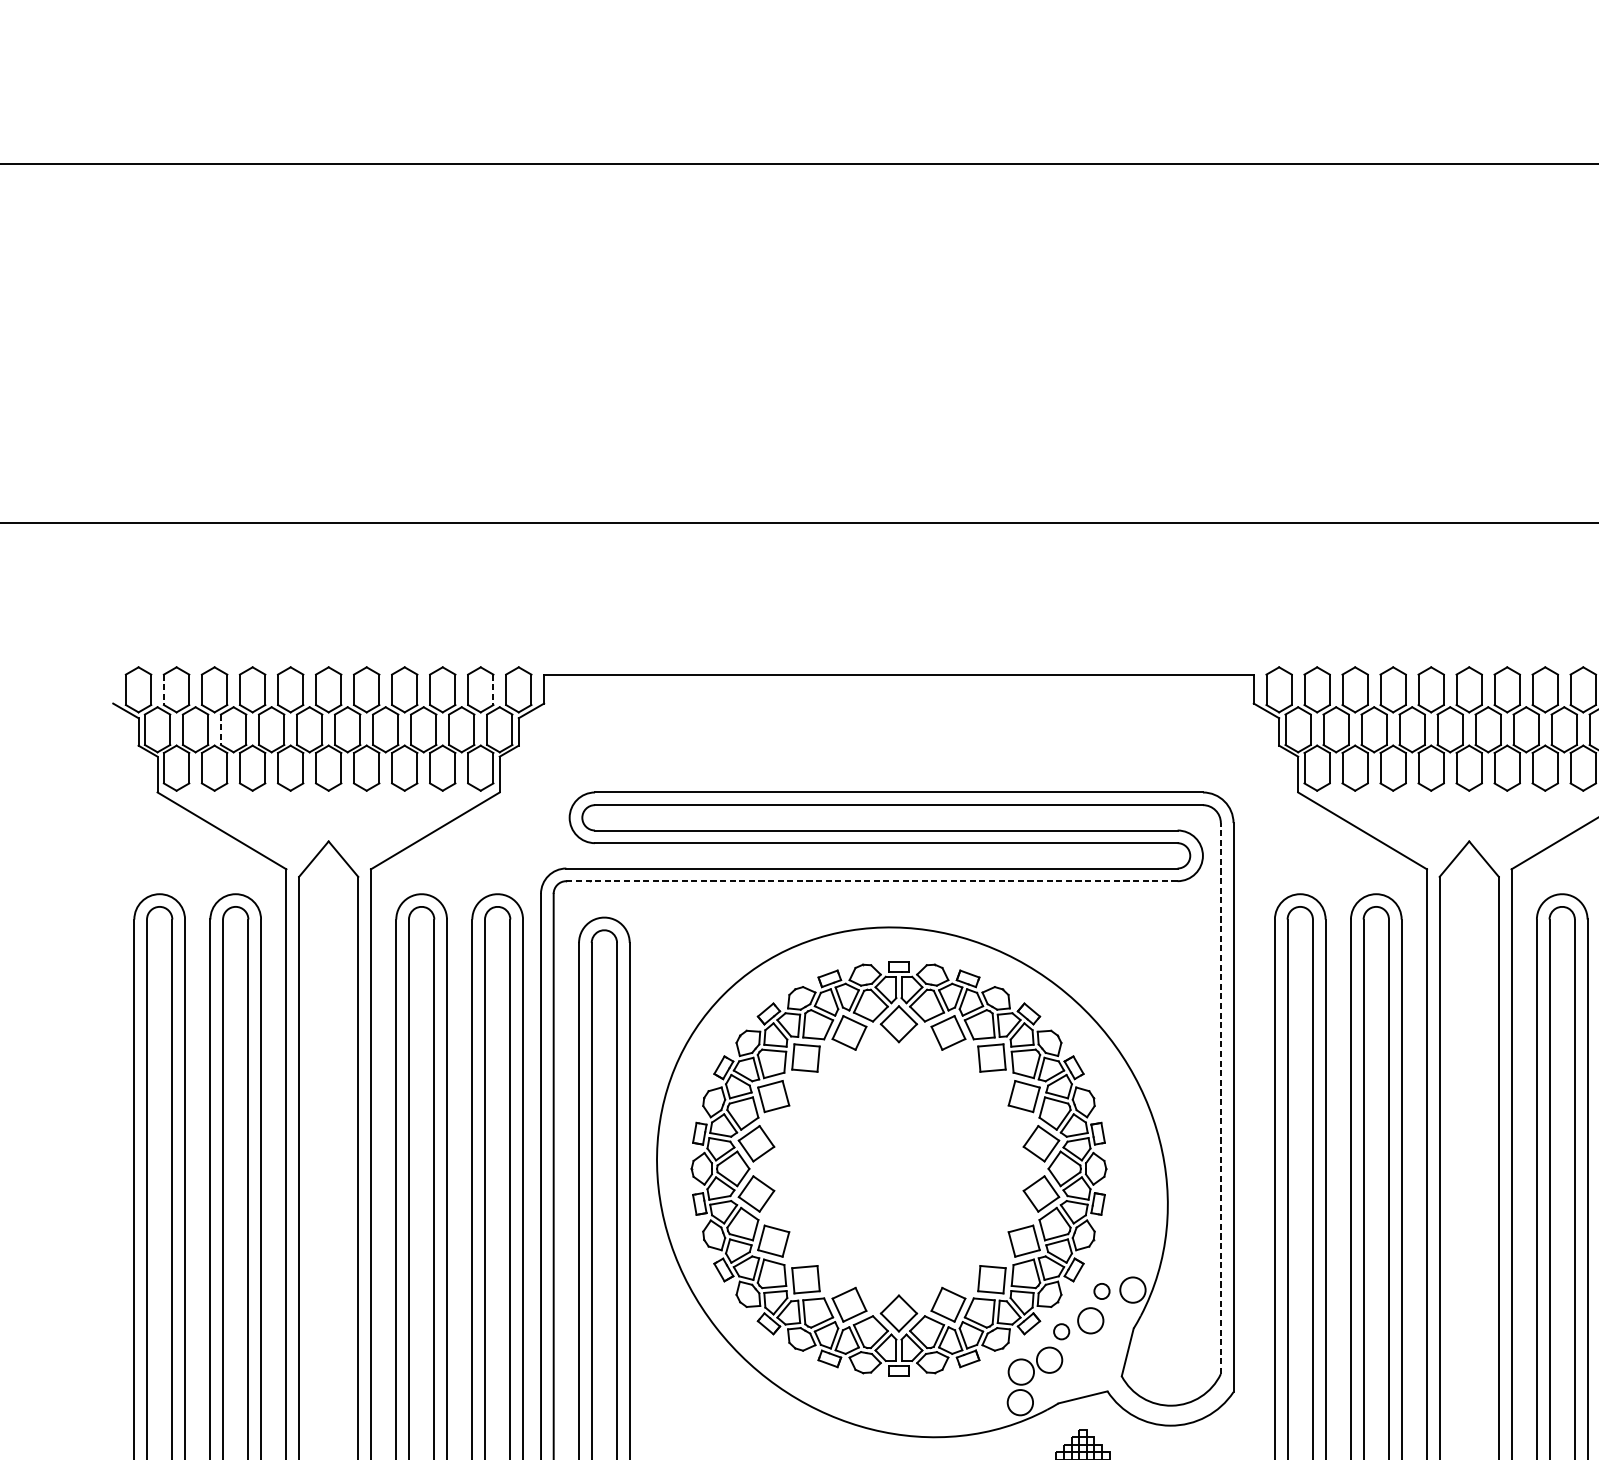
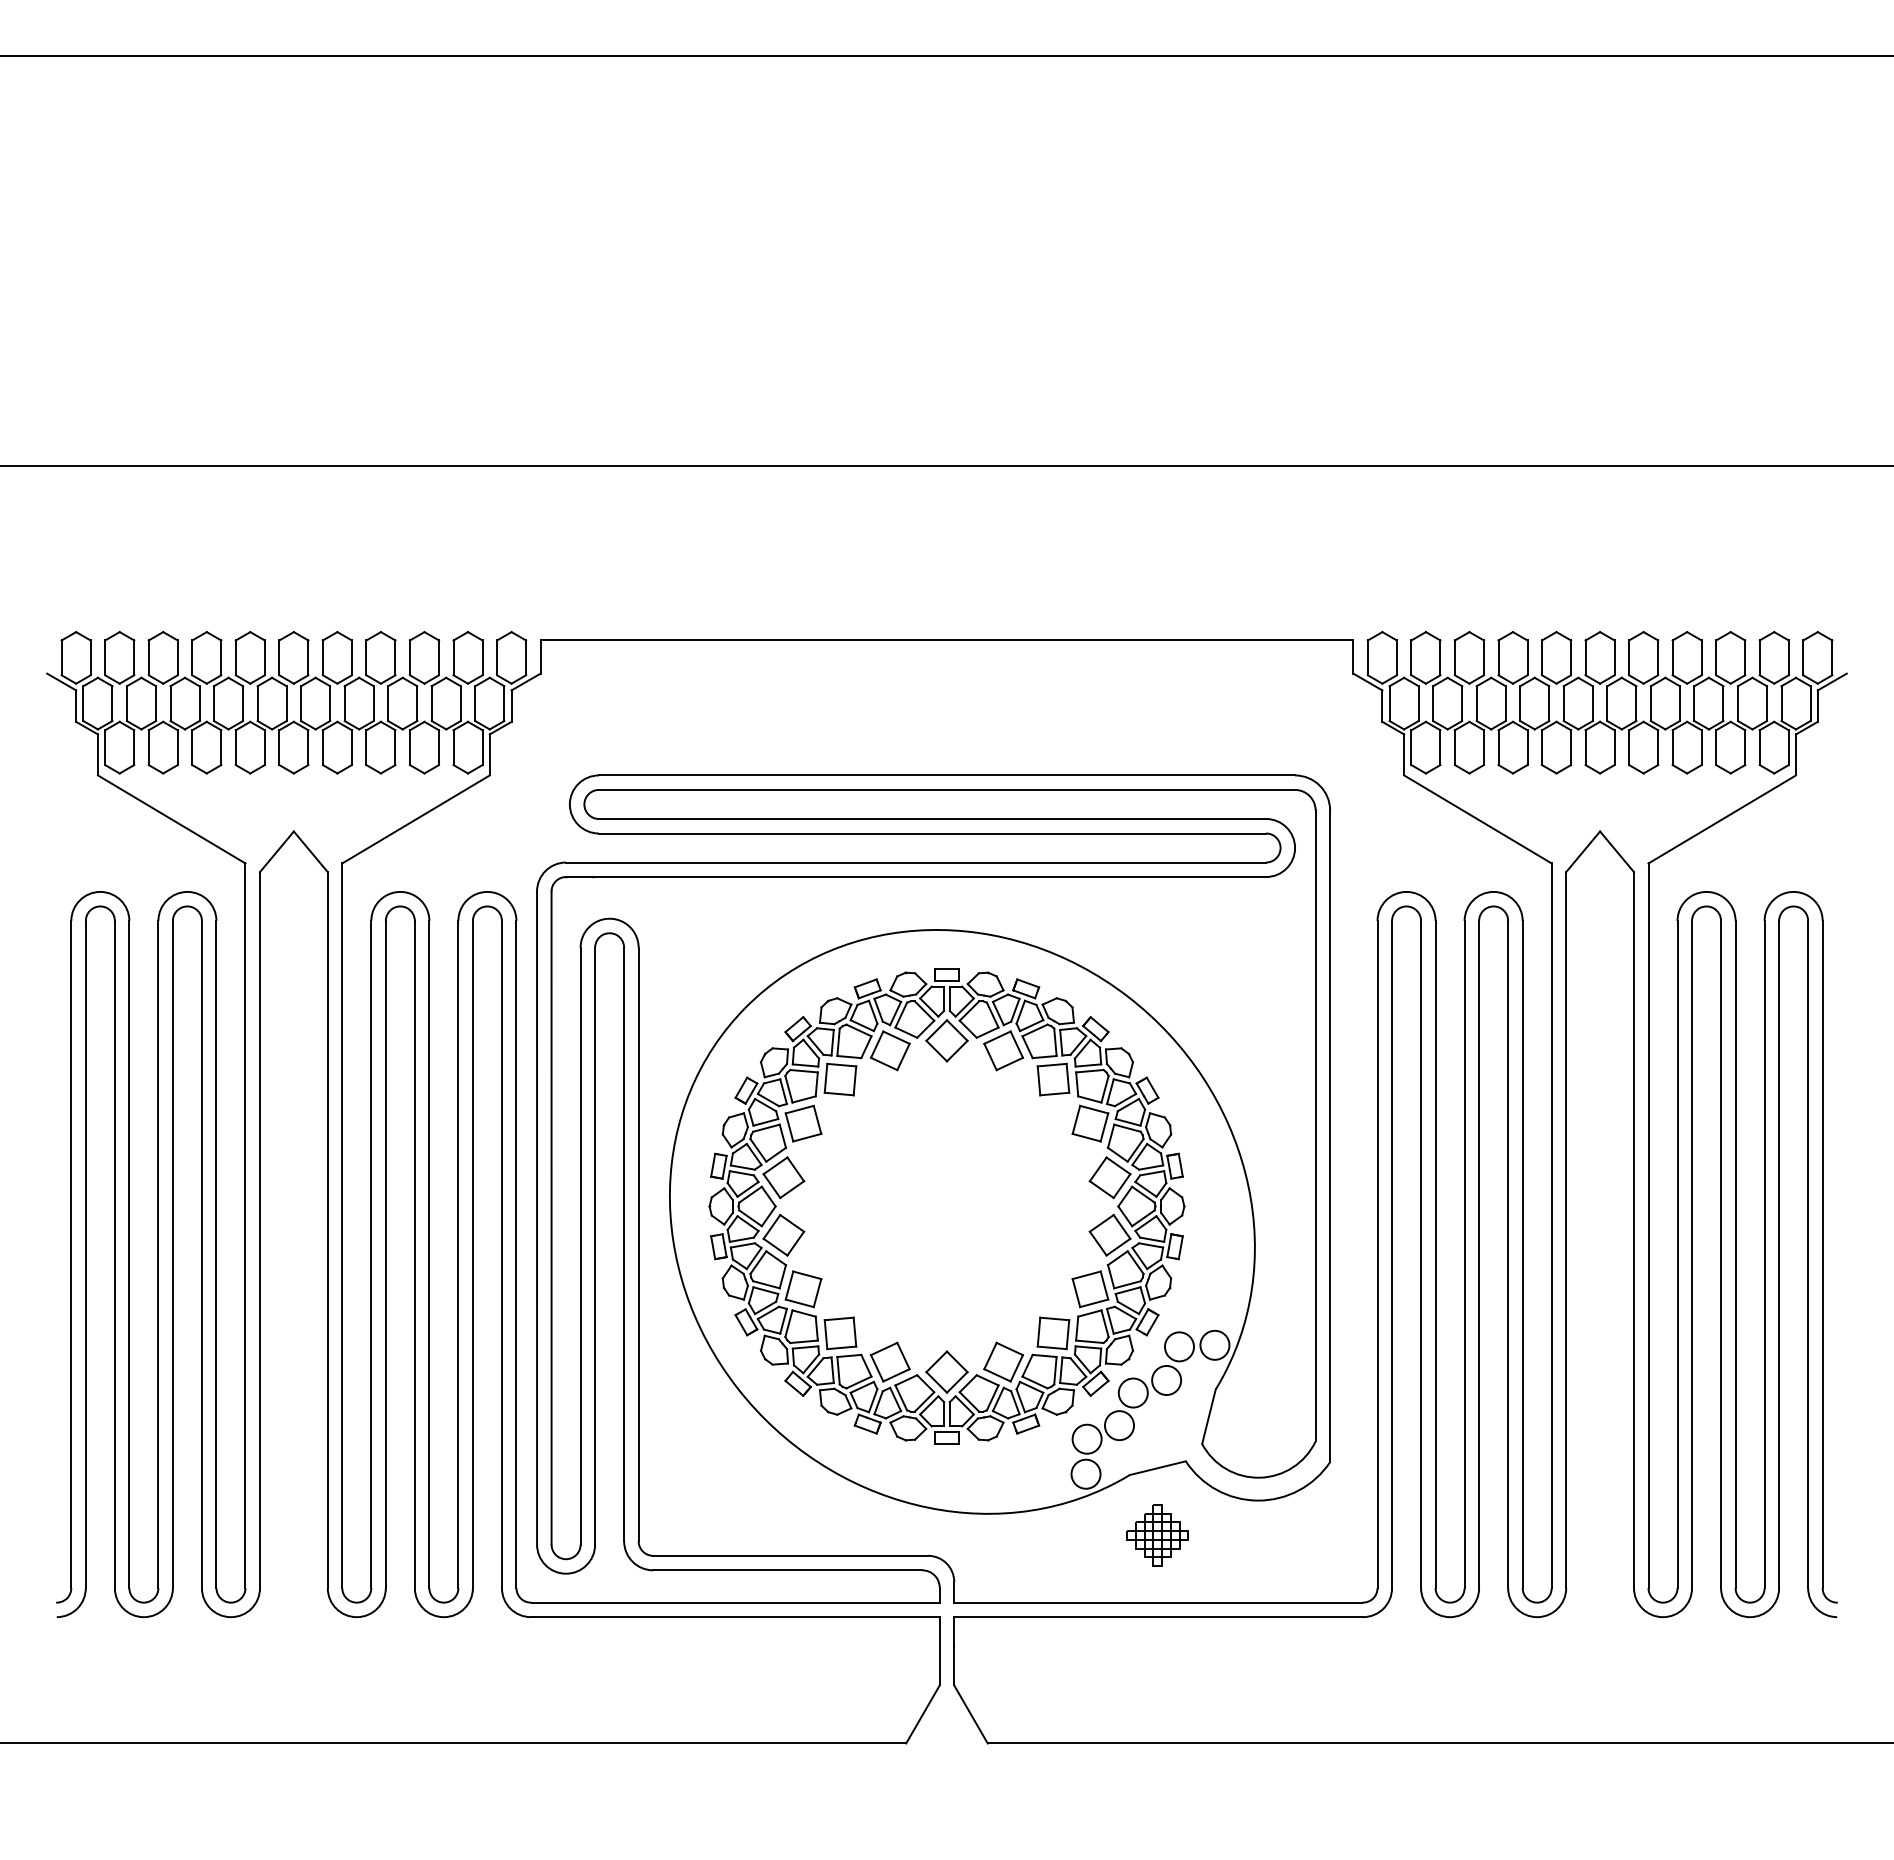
line: (164, 690) -> (105, 658), dashed -> solid
line: (493, 690) -> (482, 658), dashed -> solid
line: (220, 730) -> (170, 704), dashed -> solid
line: (872, 881) -> (916, 877), dashed -> solid
line: (1220, 1098) -> (1315, 1125), dashed -> solid
circle: (1102, 1291) -> (1179, 1346), size x1.67
circle: (1060, 1331) -> (1132, 1392), size x1.67

